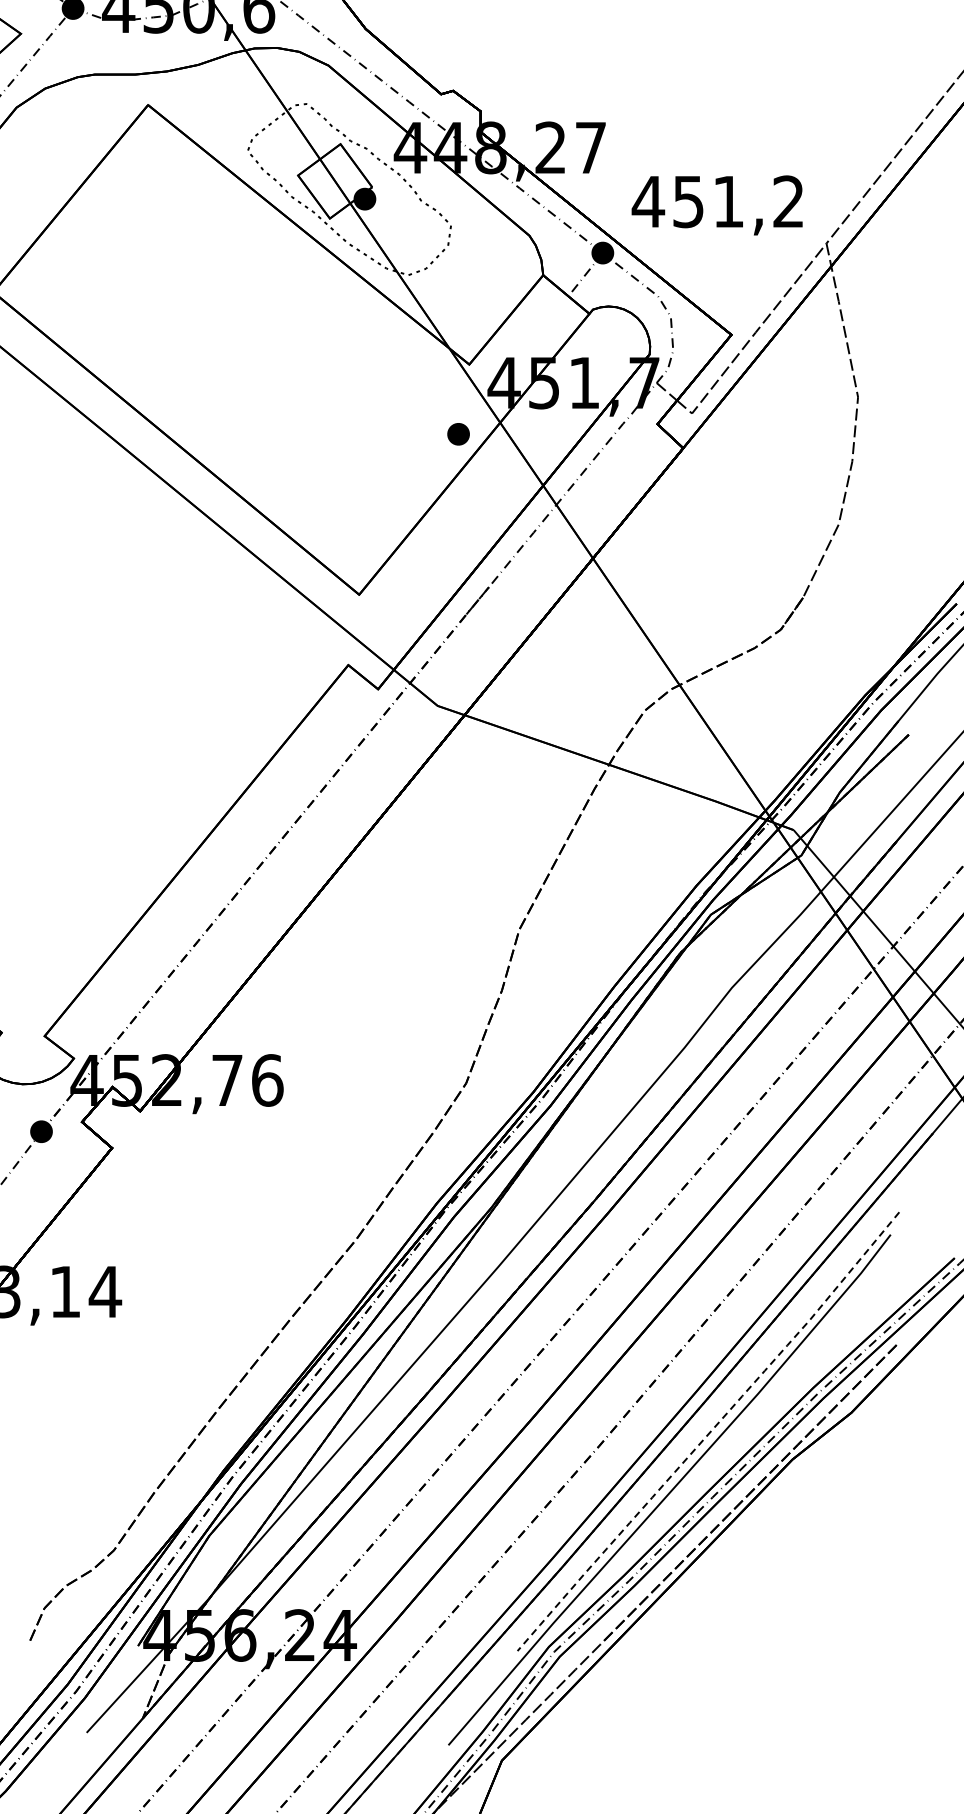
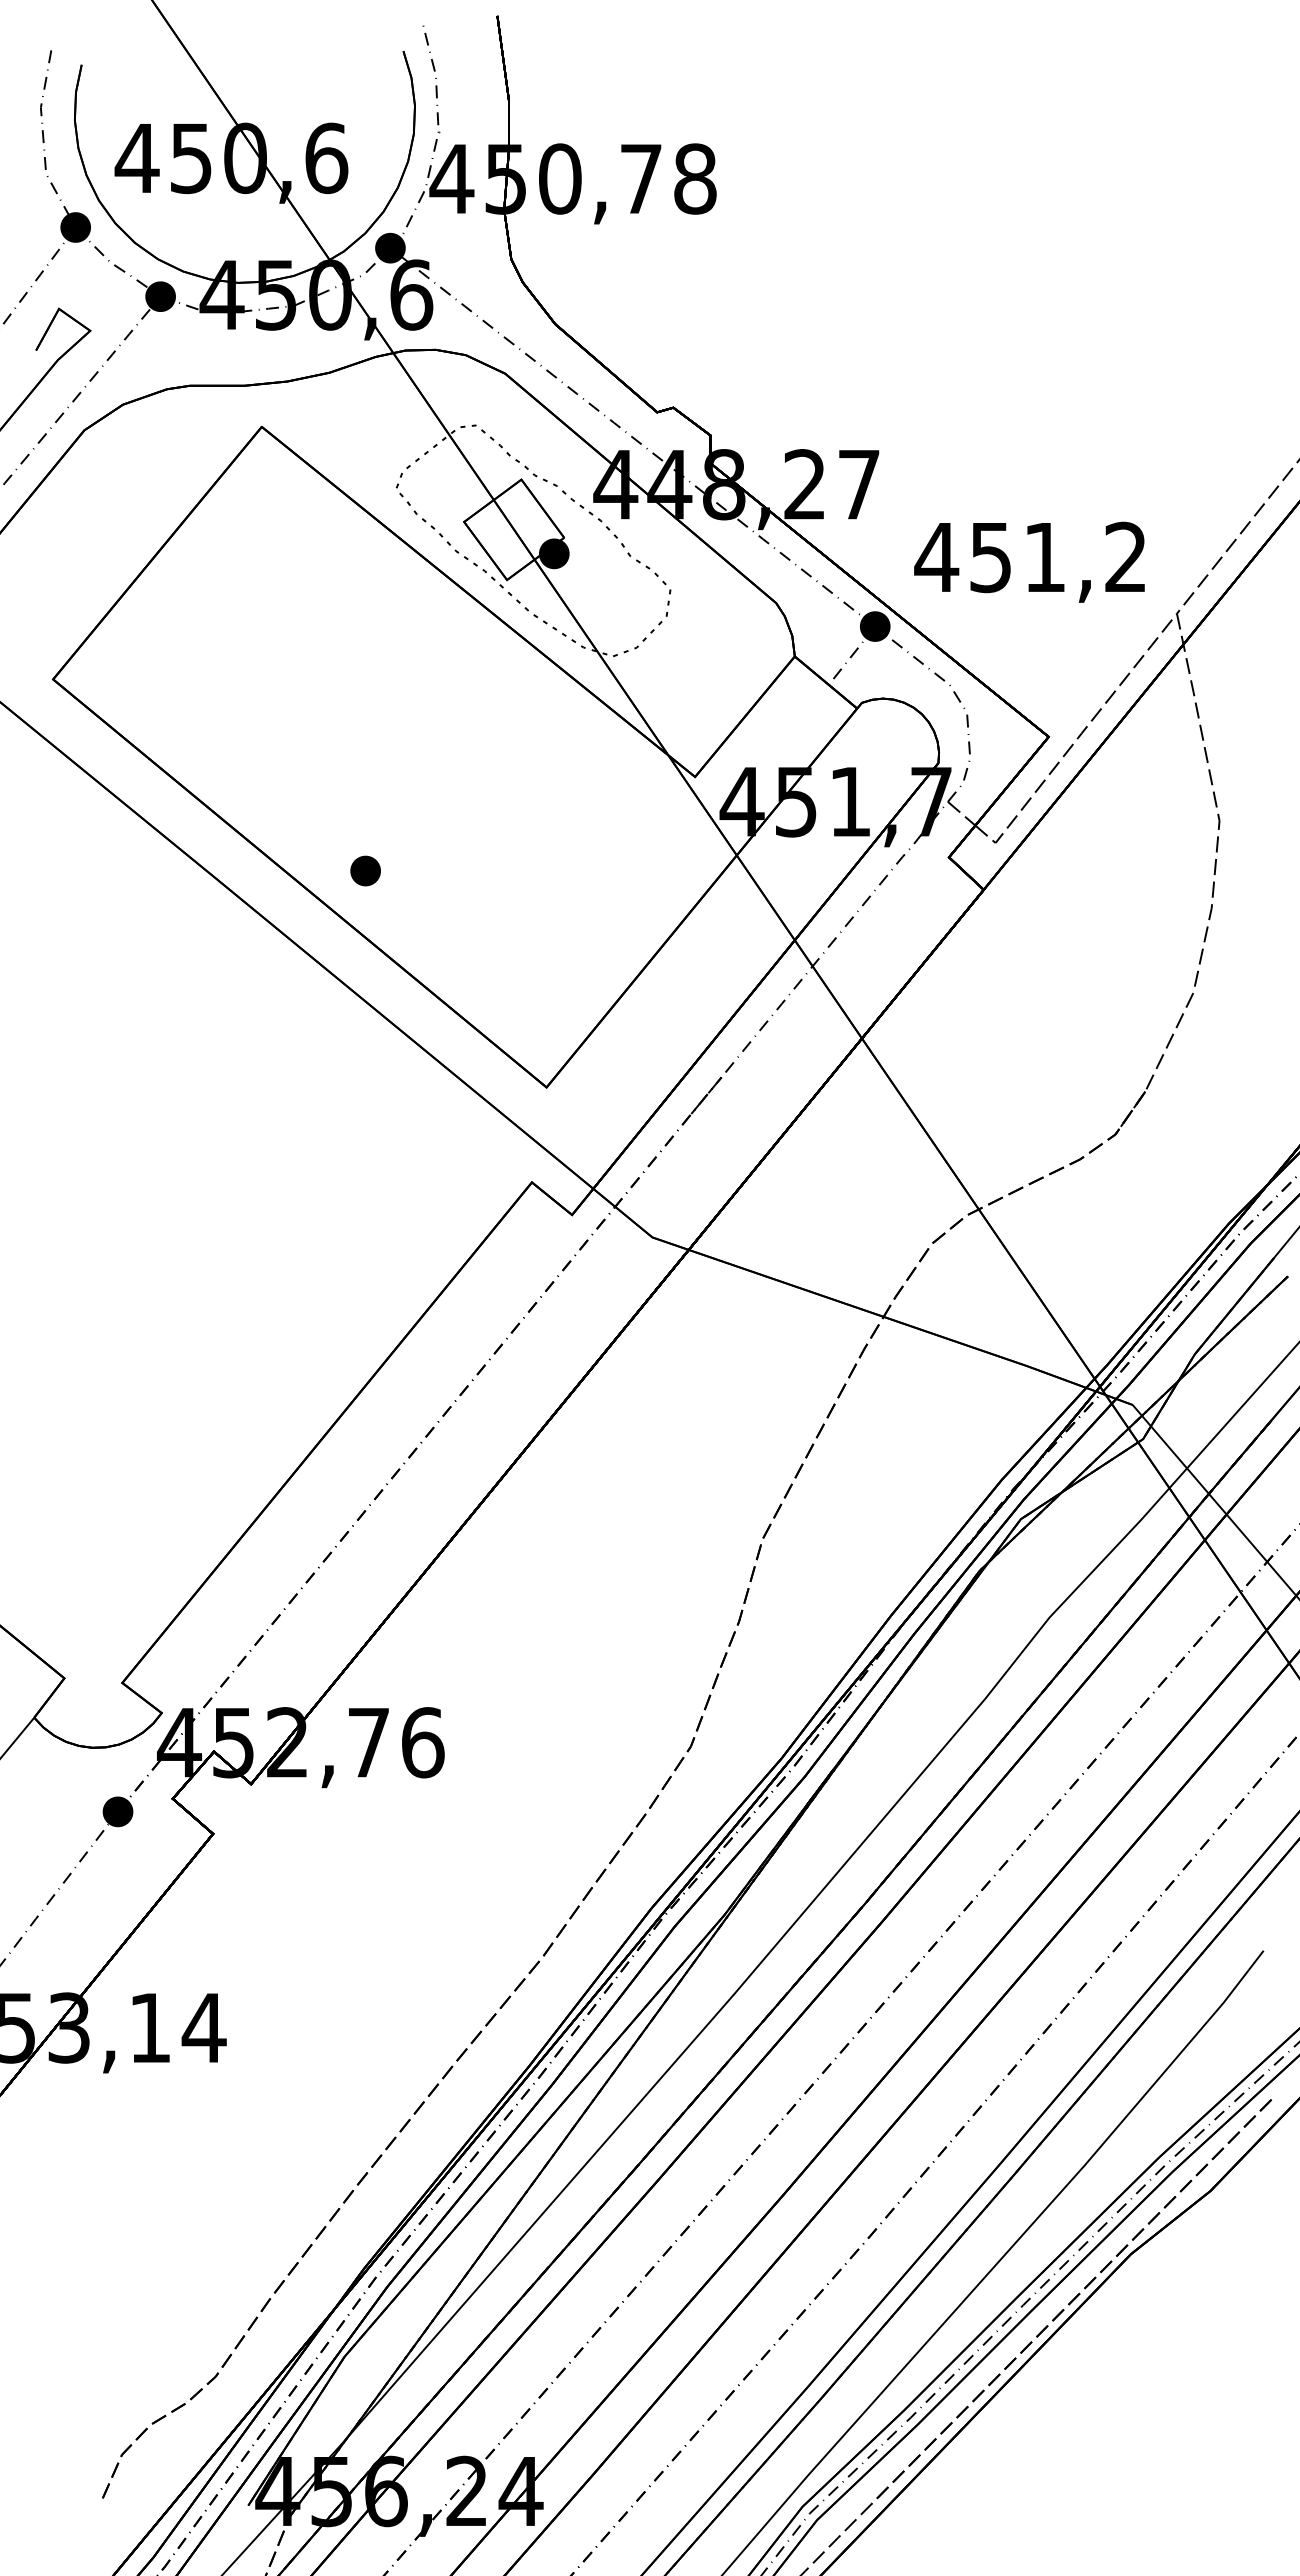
part: (458, 433) -> (365, 870), moved
curve: (709, 1432) -> (1018, 2217), removed

